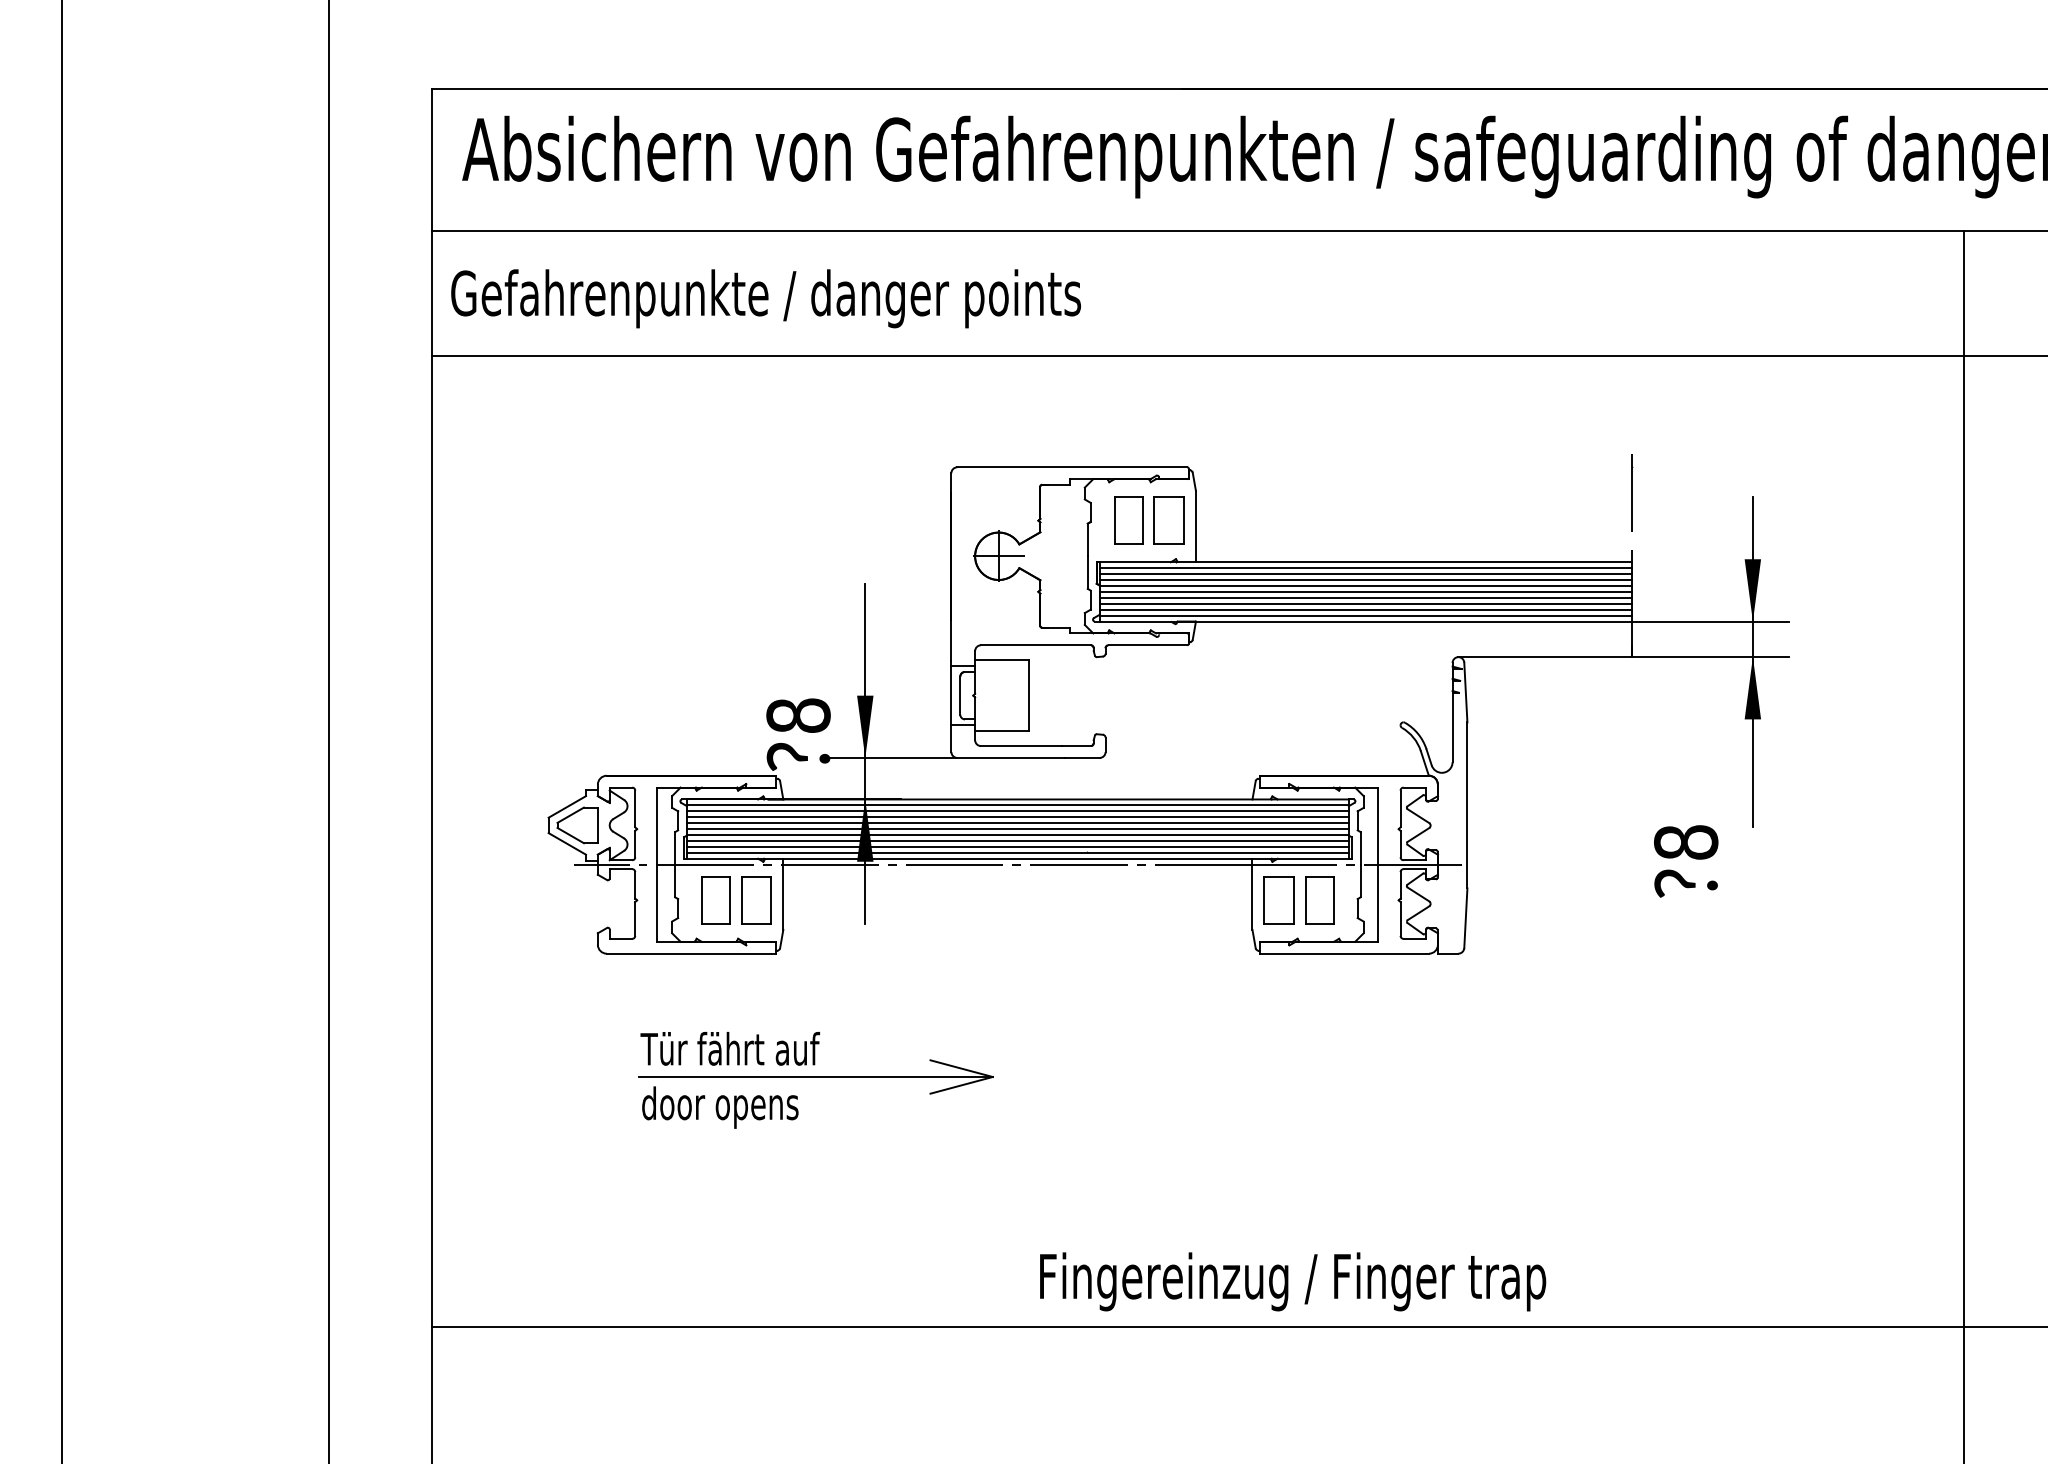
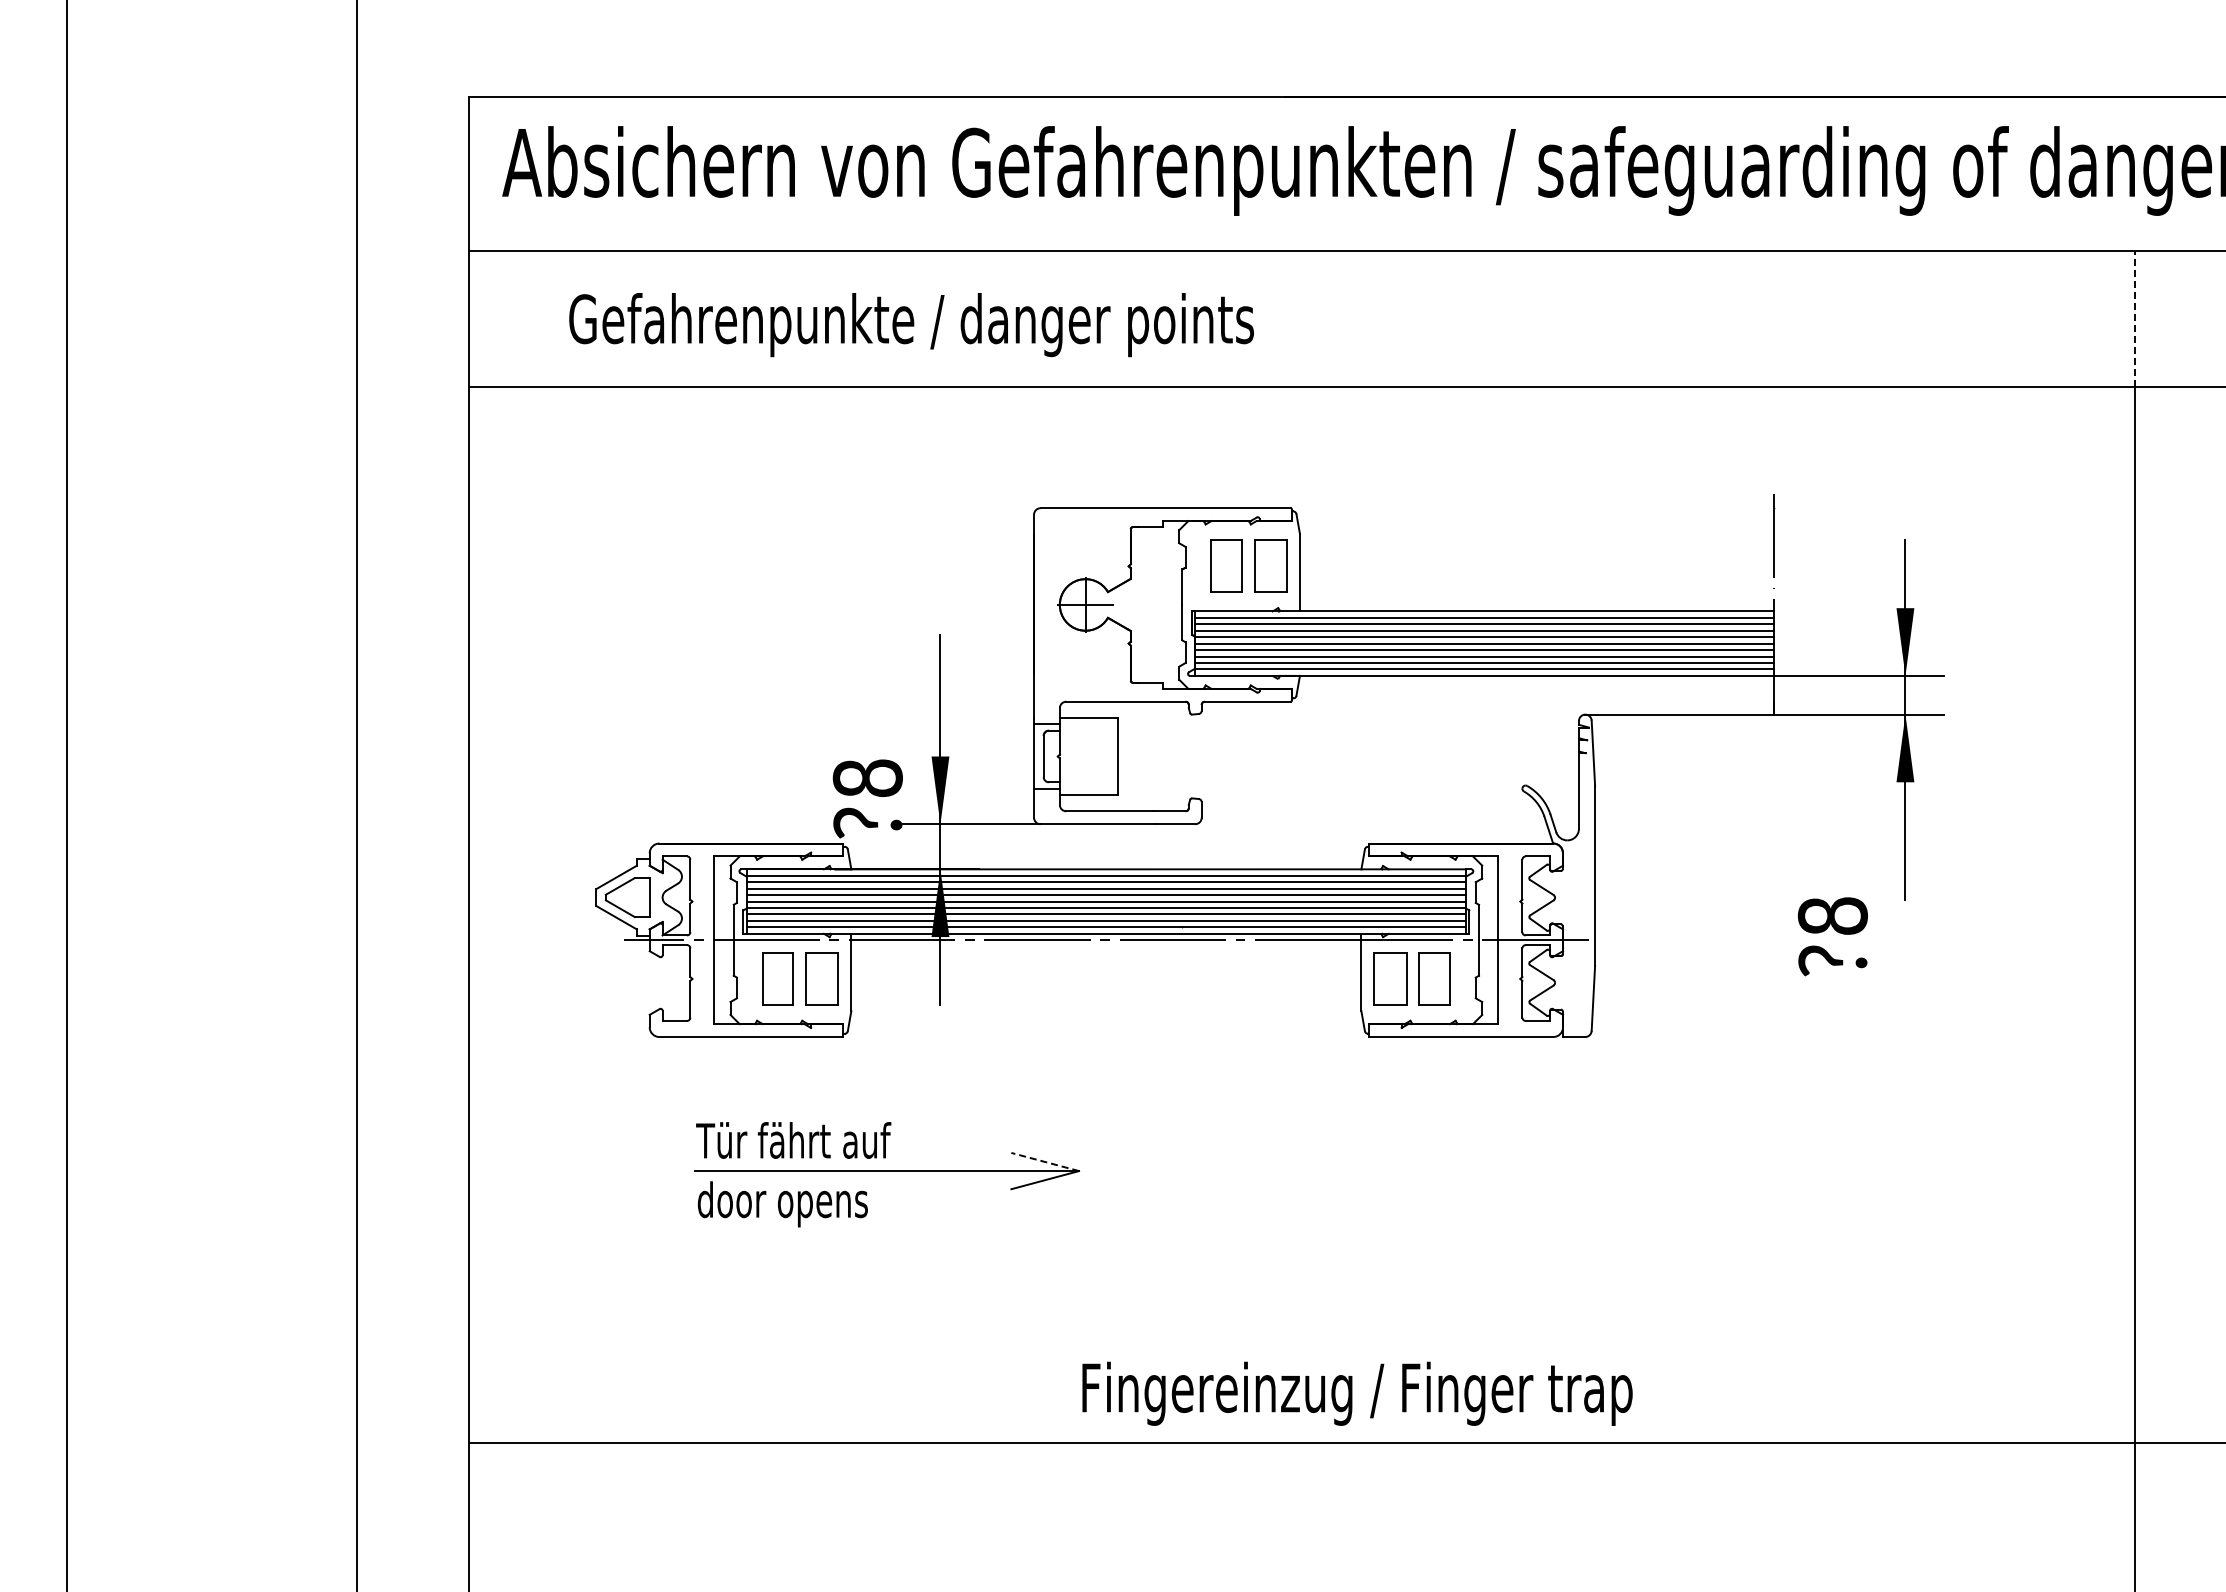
line: (1963, 293) -> (2134, 319), solid -> dashed
text: (765, 299) -> (911, 325), moved
line: (960, 1068) -> (1044, 1161), solid -> dashed
text: (1293, 1281) -> (1357, 1393), moved

